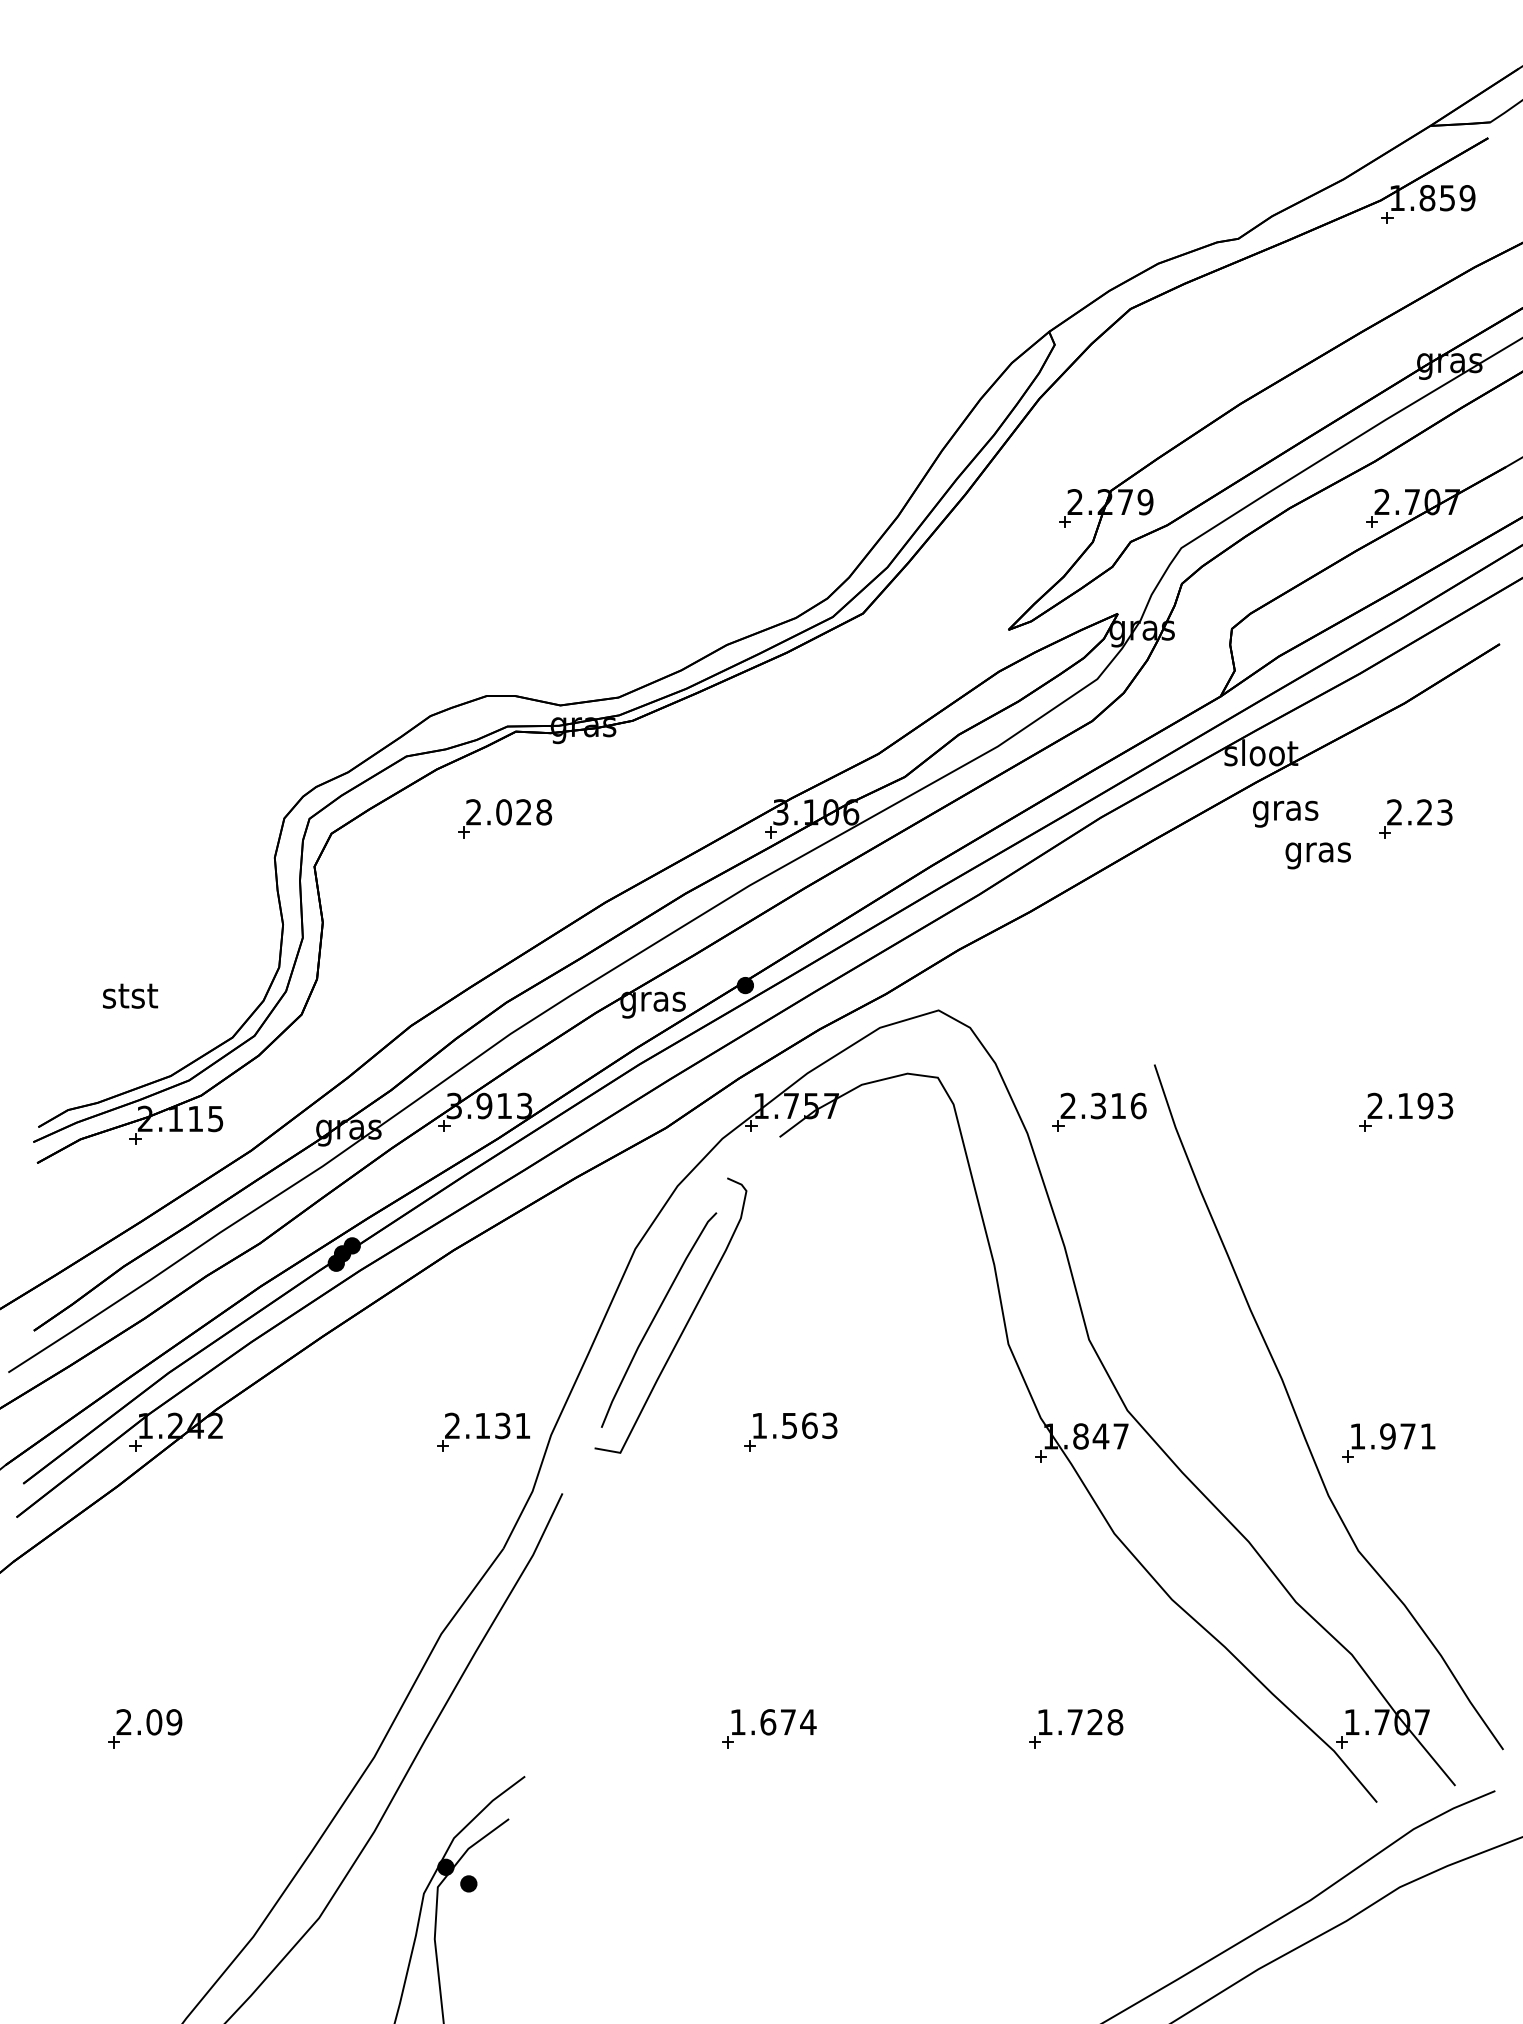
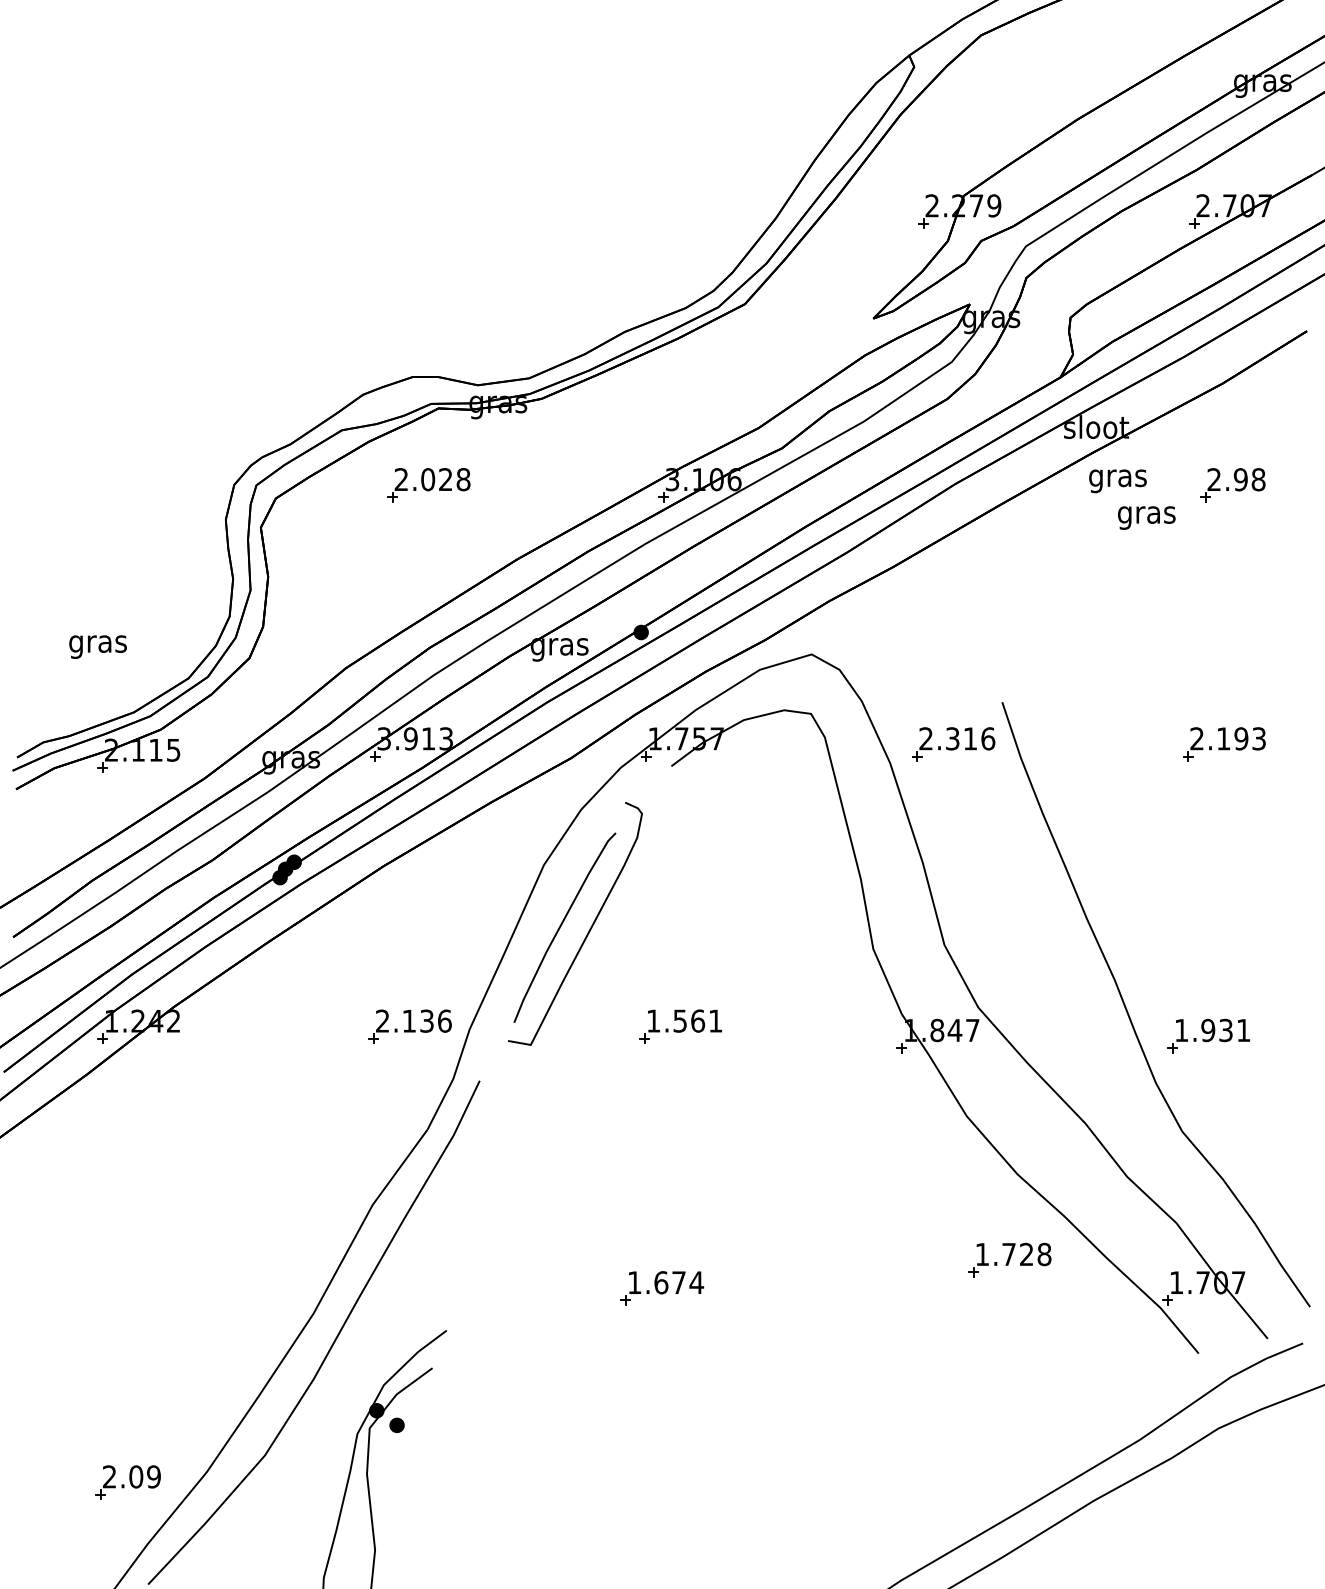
text: (1434, 812) -> (1249, 479), 2.23 -> 2.98
text: (129, 999) -> (97, 644), stst -> gras
text: (522, 1425) -> (444, 1020), 2.131 -> 2.136
text: (829, 1425) -> (715, 1020), 1.563 -> 1.561
text: (1407, 1436) -> (1225, 1030), 1.971 -> 1.931
part: (145, 1728) -> (128, 1482), moved
part: (1076, 1728) -> (1010, 1259), moved

